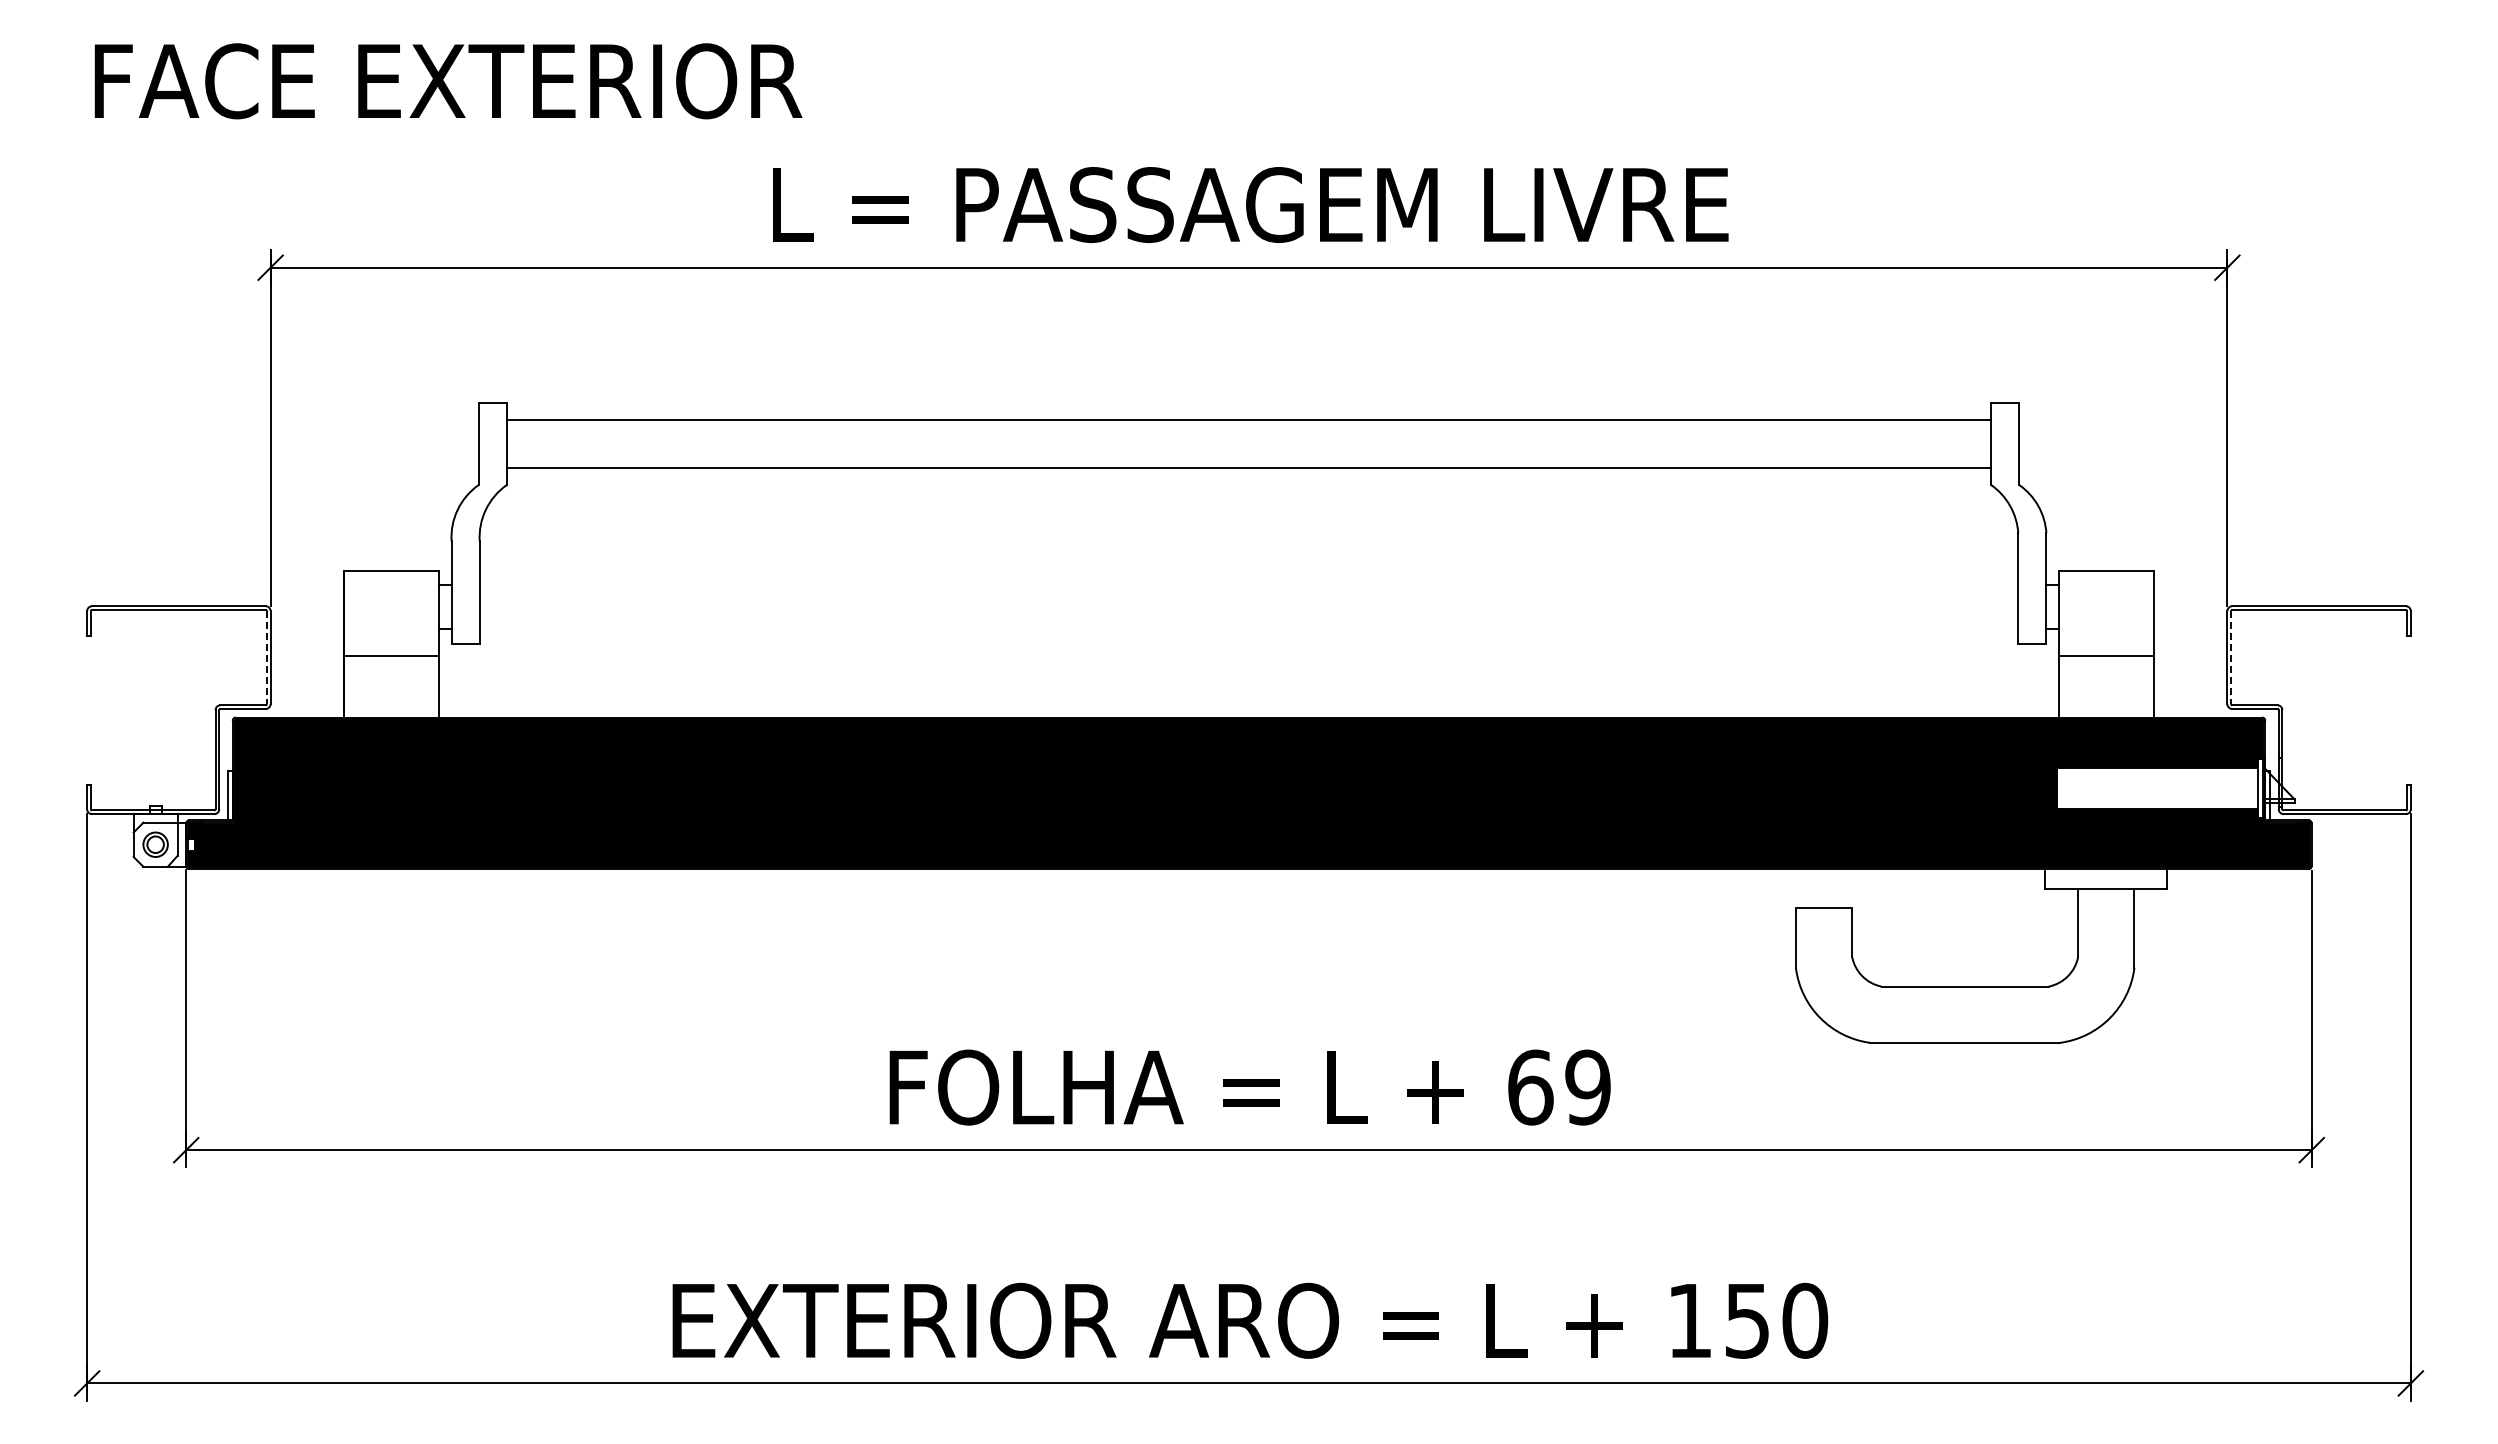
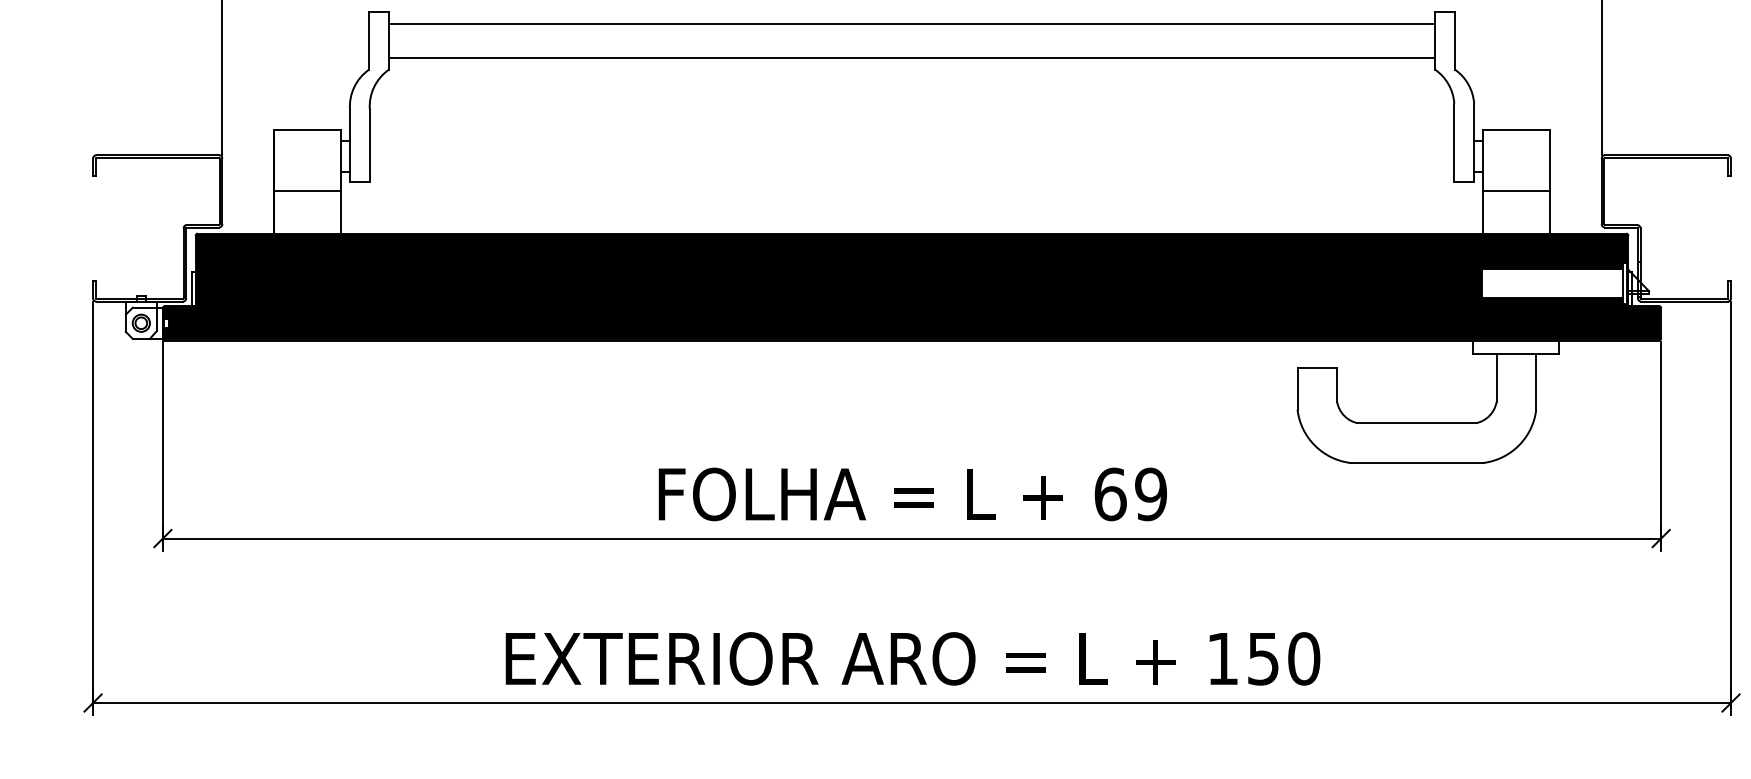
line: (266, 658) -> (219, 191), dashed -> solid
line: (2231, 658) -> (1604, 191), dashed -> solid

